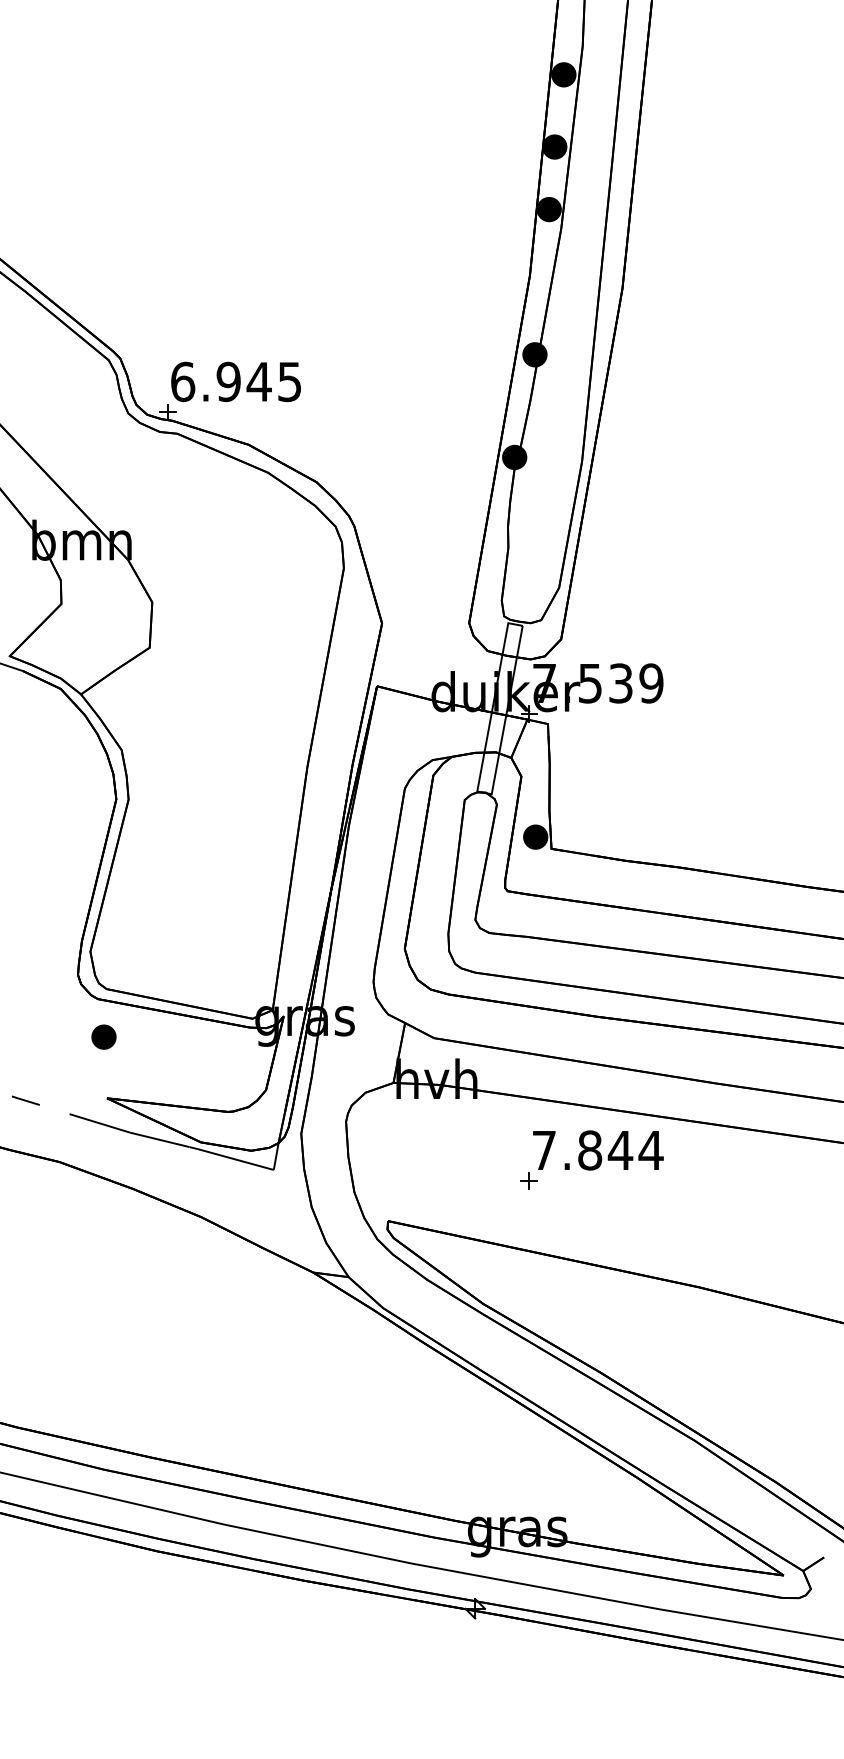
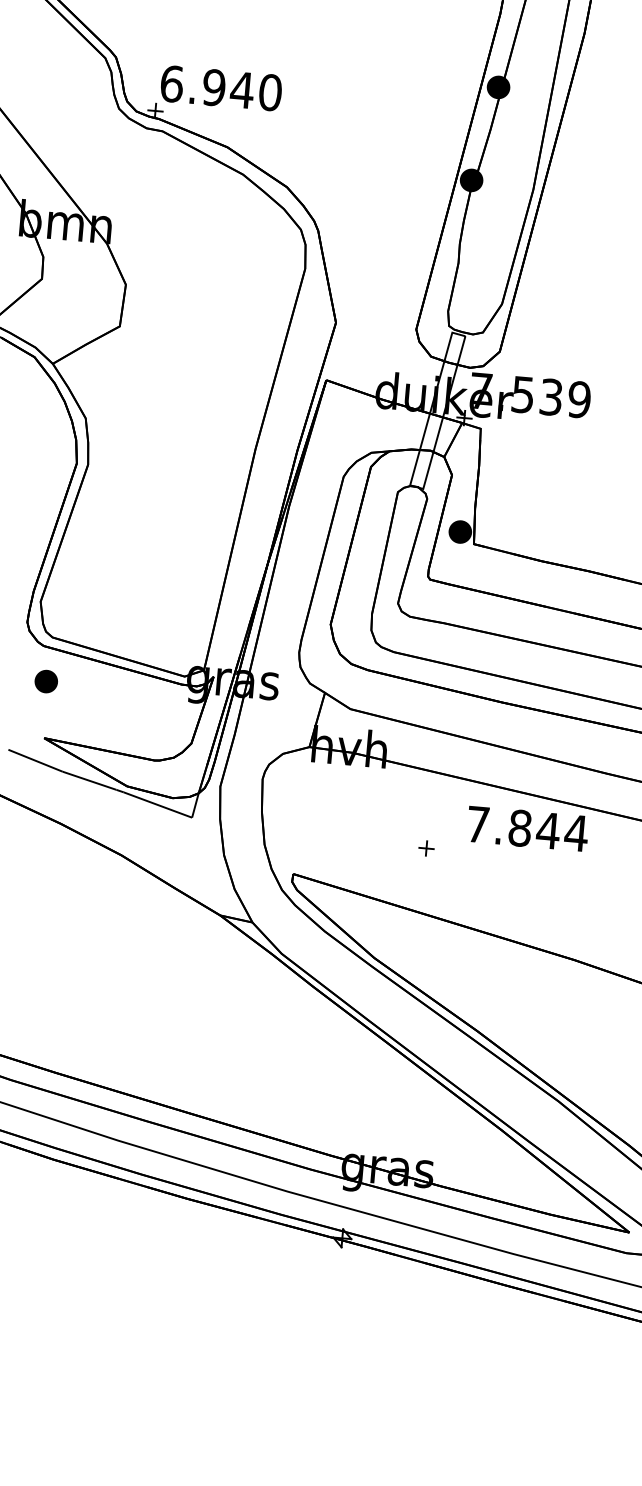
text: (289, 381) -> (270, 92), 6.945 -> 6.940
text: (598, 1150) -> (527, 828), moved

